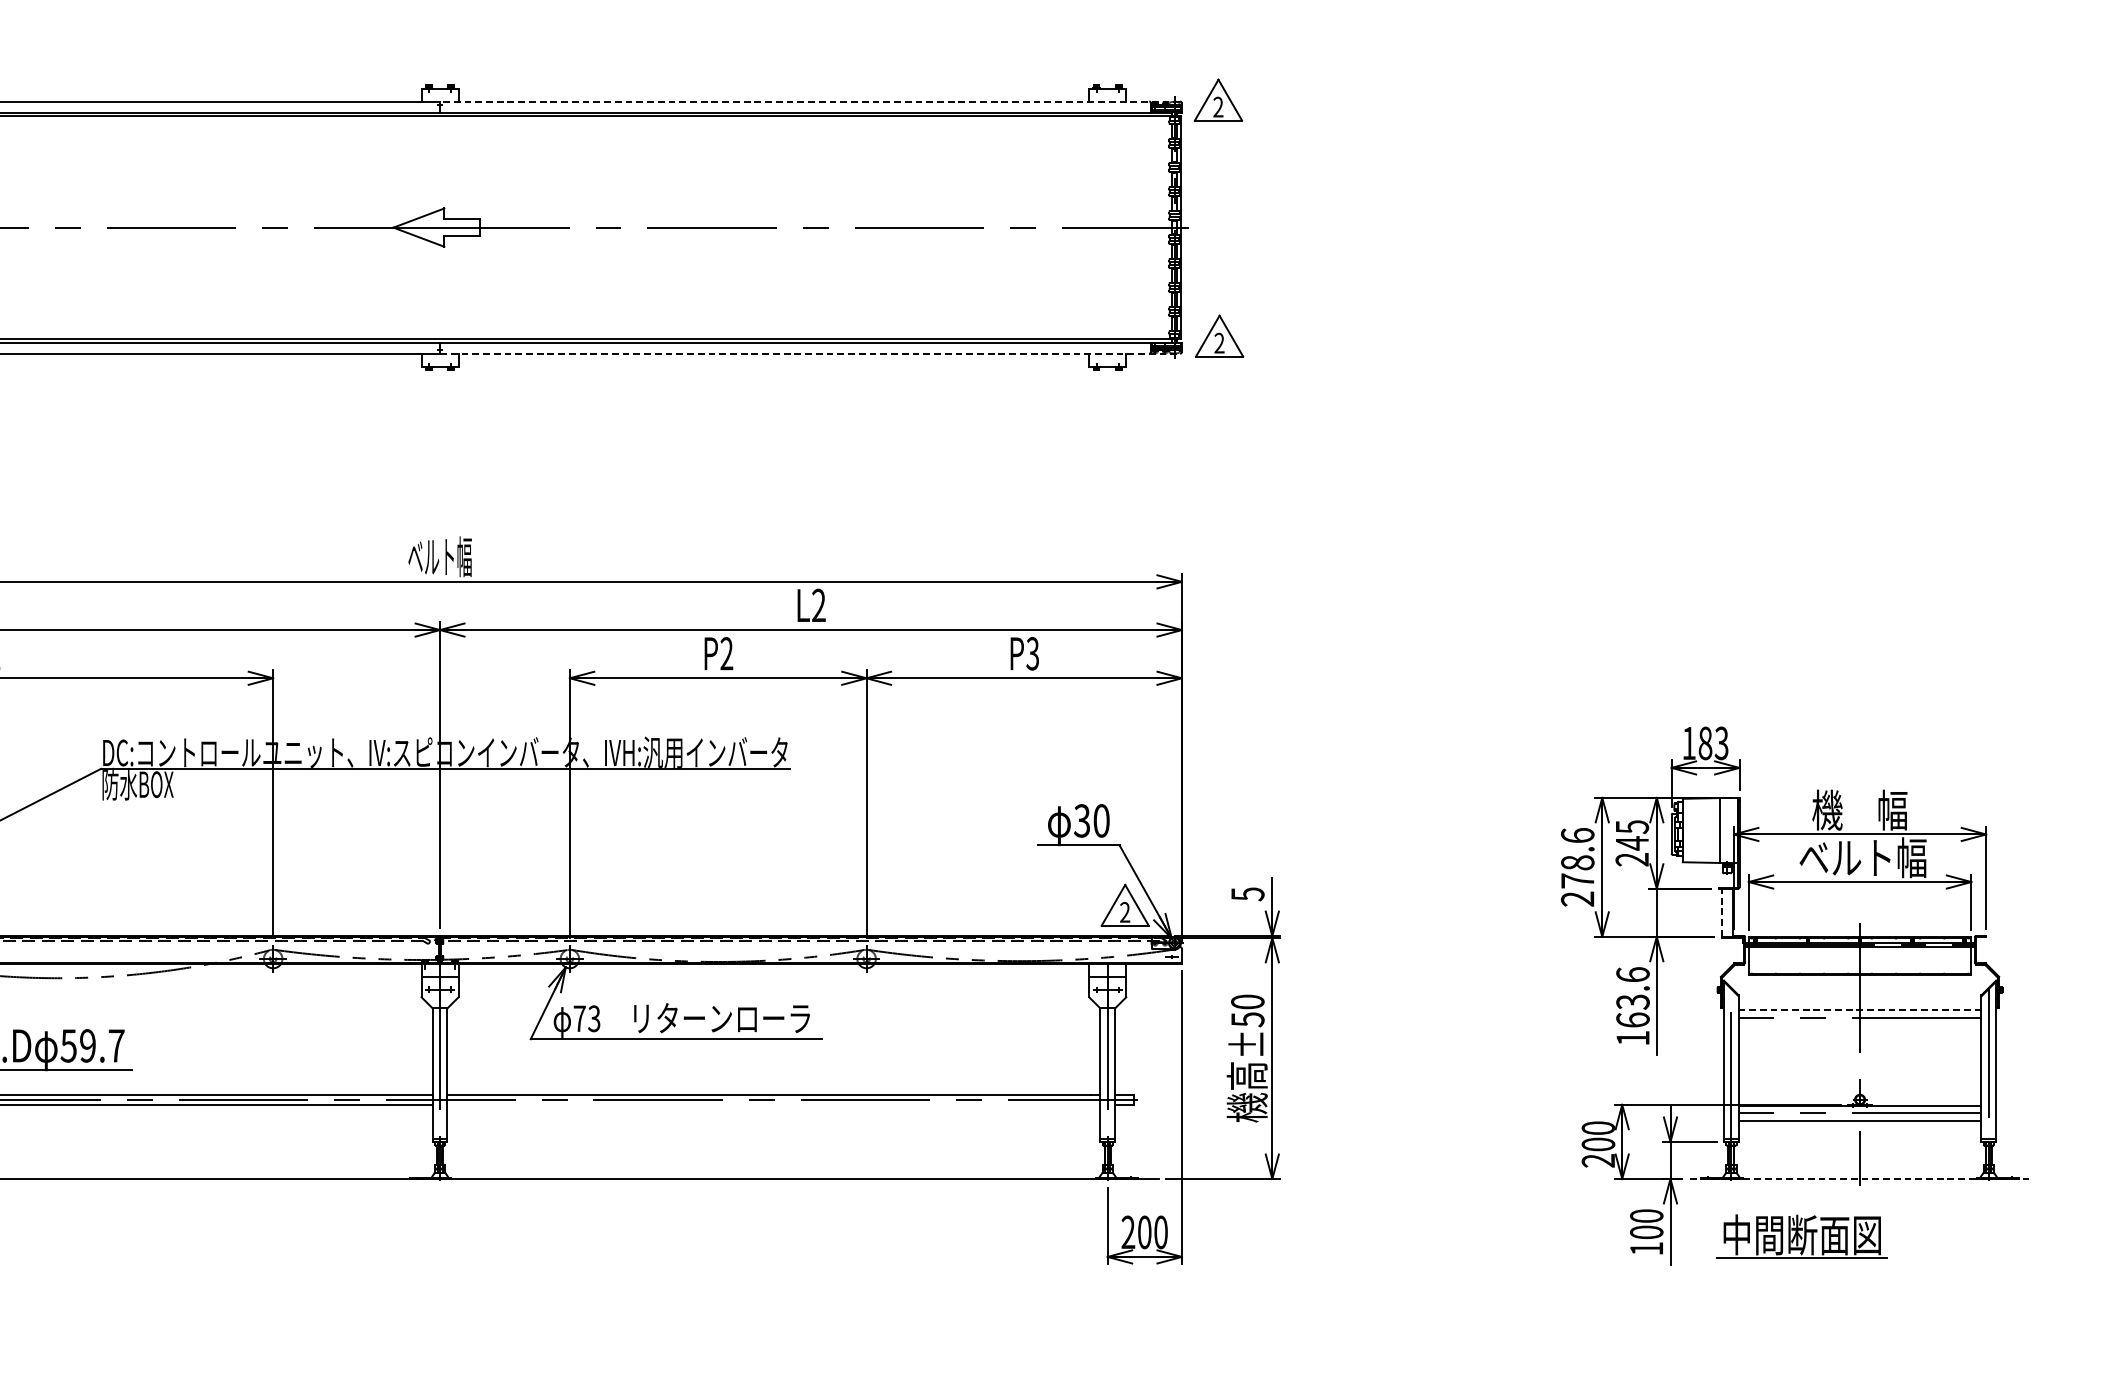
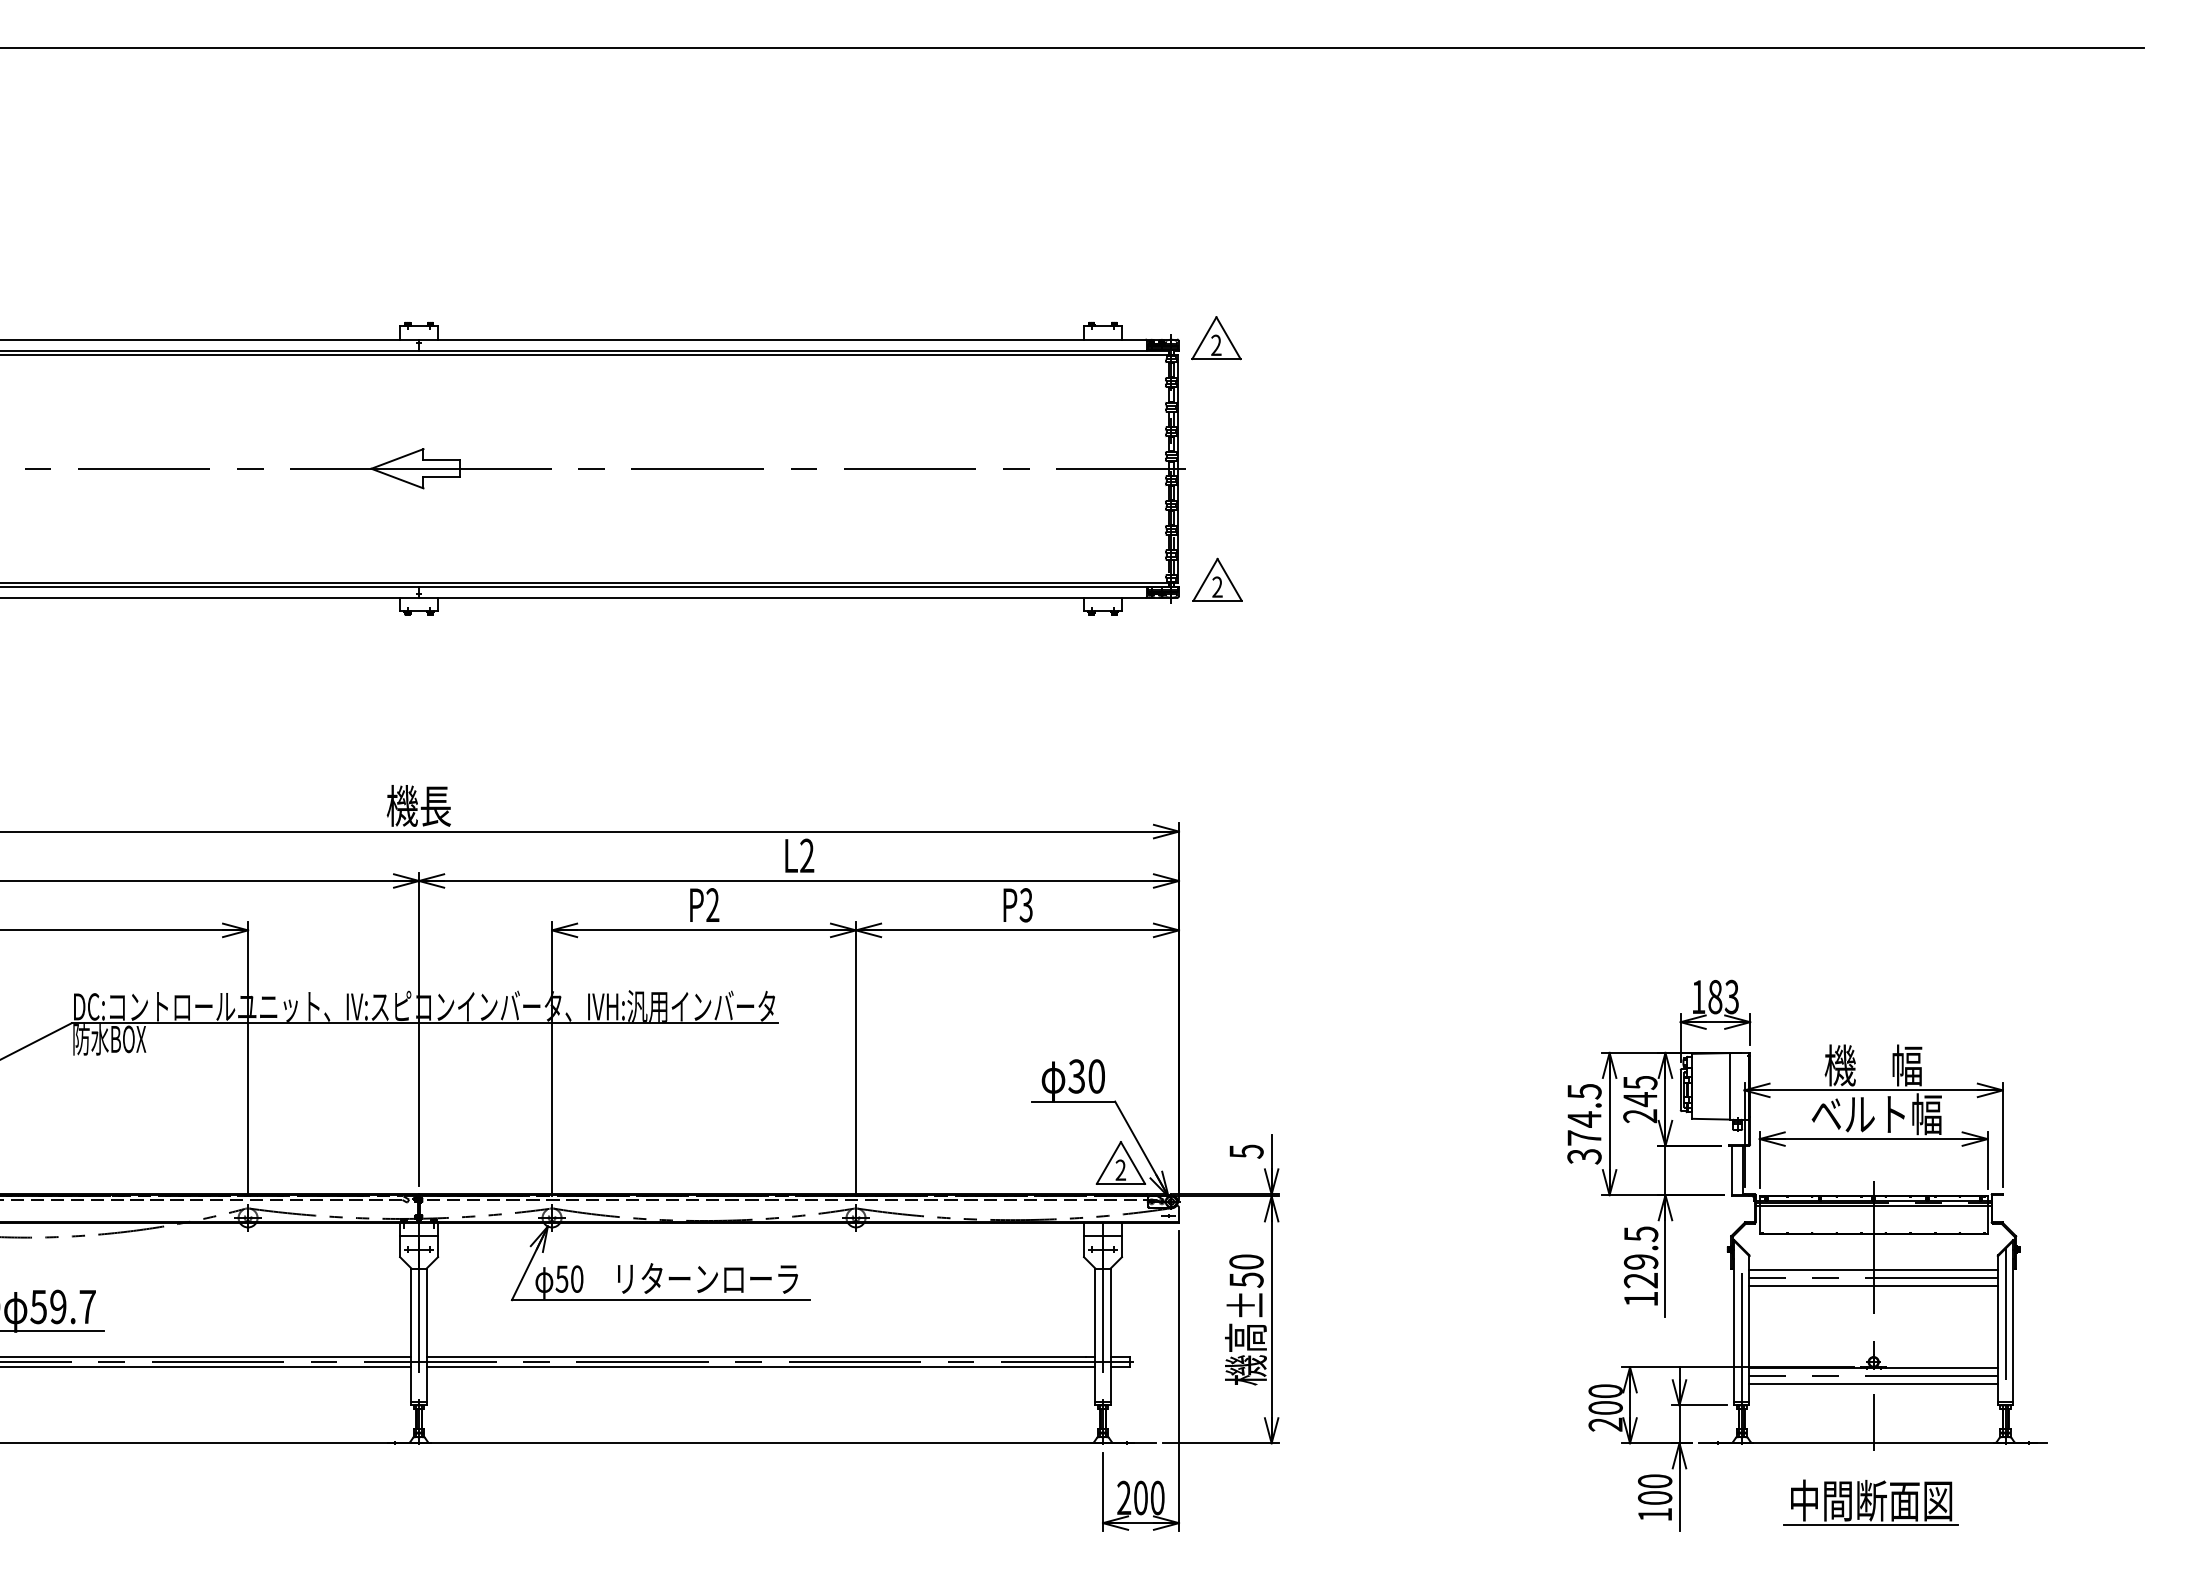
line: (809, 101) -> (797, 339), dashed -> solid
line: (810, 353) -> (798, 597), dashed -> solid
text: (439, 556) -> (418, 805), ベルト幅 -> 機長
text: (1577, 866) -> (1584, 1123), 278.6 -> 374.5
line: (1721, 912) -> (1731, 1170), dashed -> solid
text: (1632, 997) -> (1640, 1257), 163.6 -> 129.5
line: (1859, 1010) -> (1873, 1270), dashed -> solid
text: (586, 1018) -> (569, 1278), 73 -> 50
line: (1859, 1024) -> (1873, 1285), added
line: (773, 1105) -> (760, 1367), added
line: (1858, 1179) -> (1872, 1443), dashed -> solid
part: (1801, 1236) -> (1870, 1502), moved

